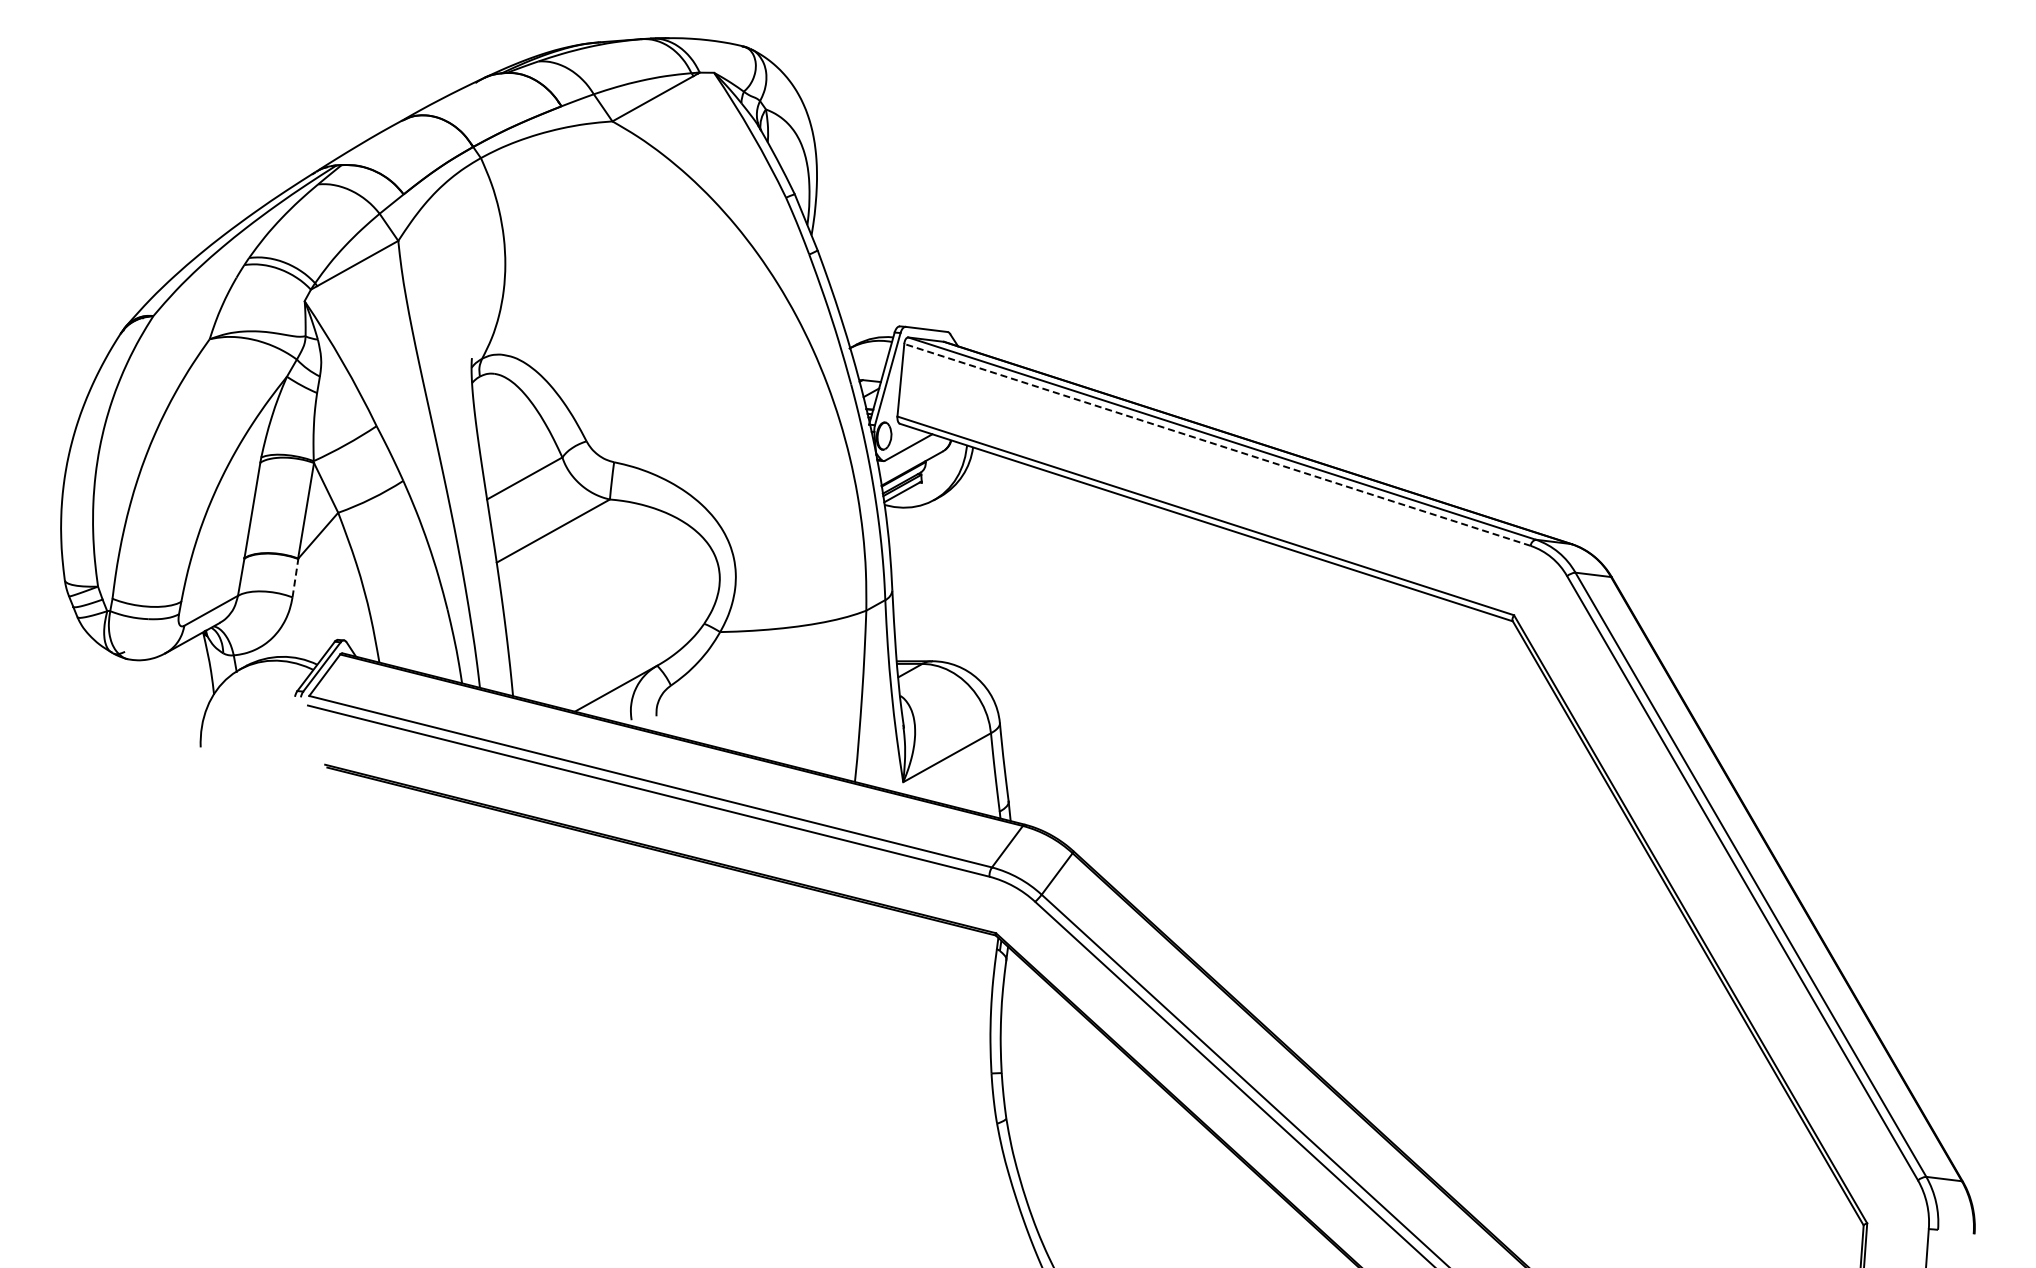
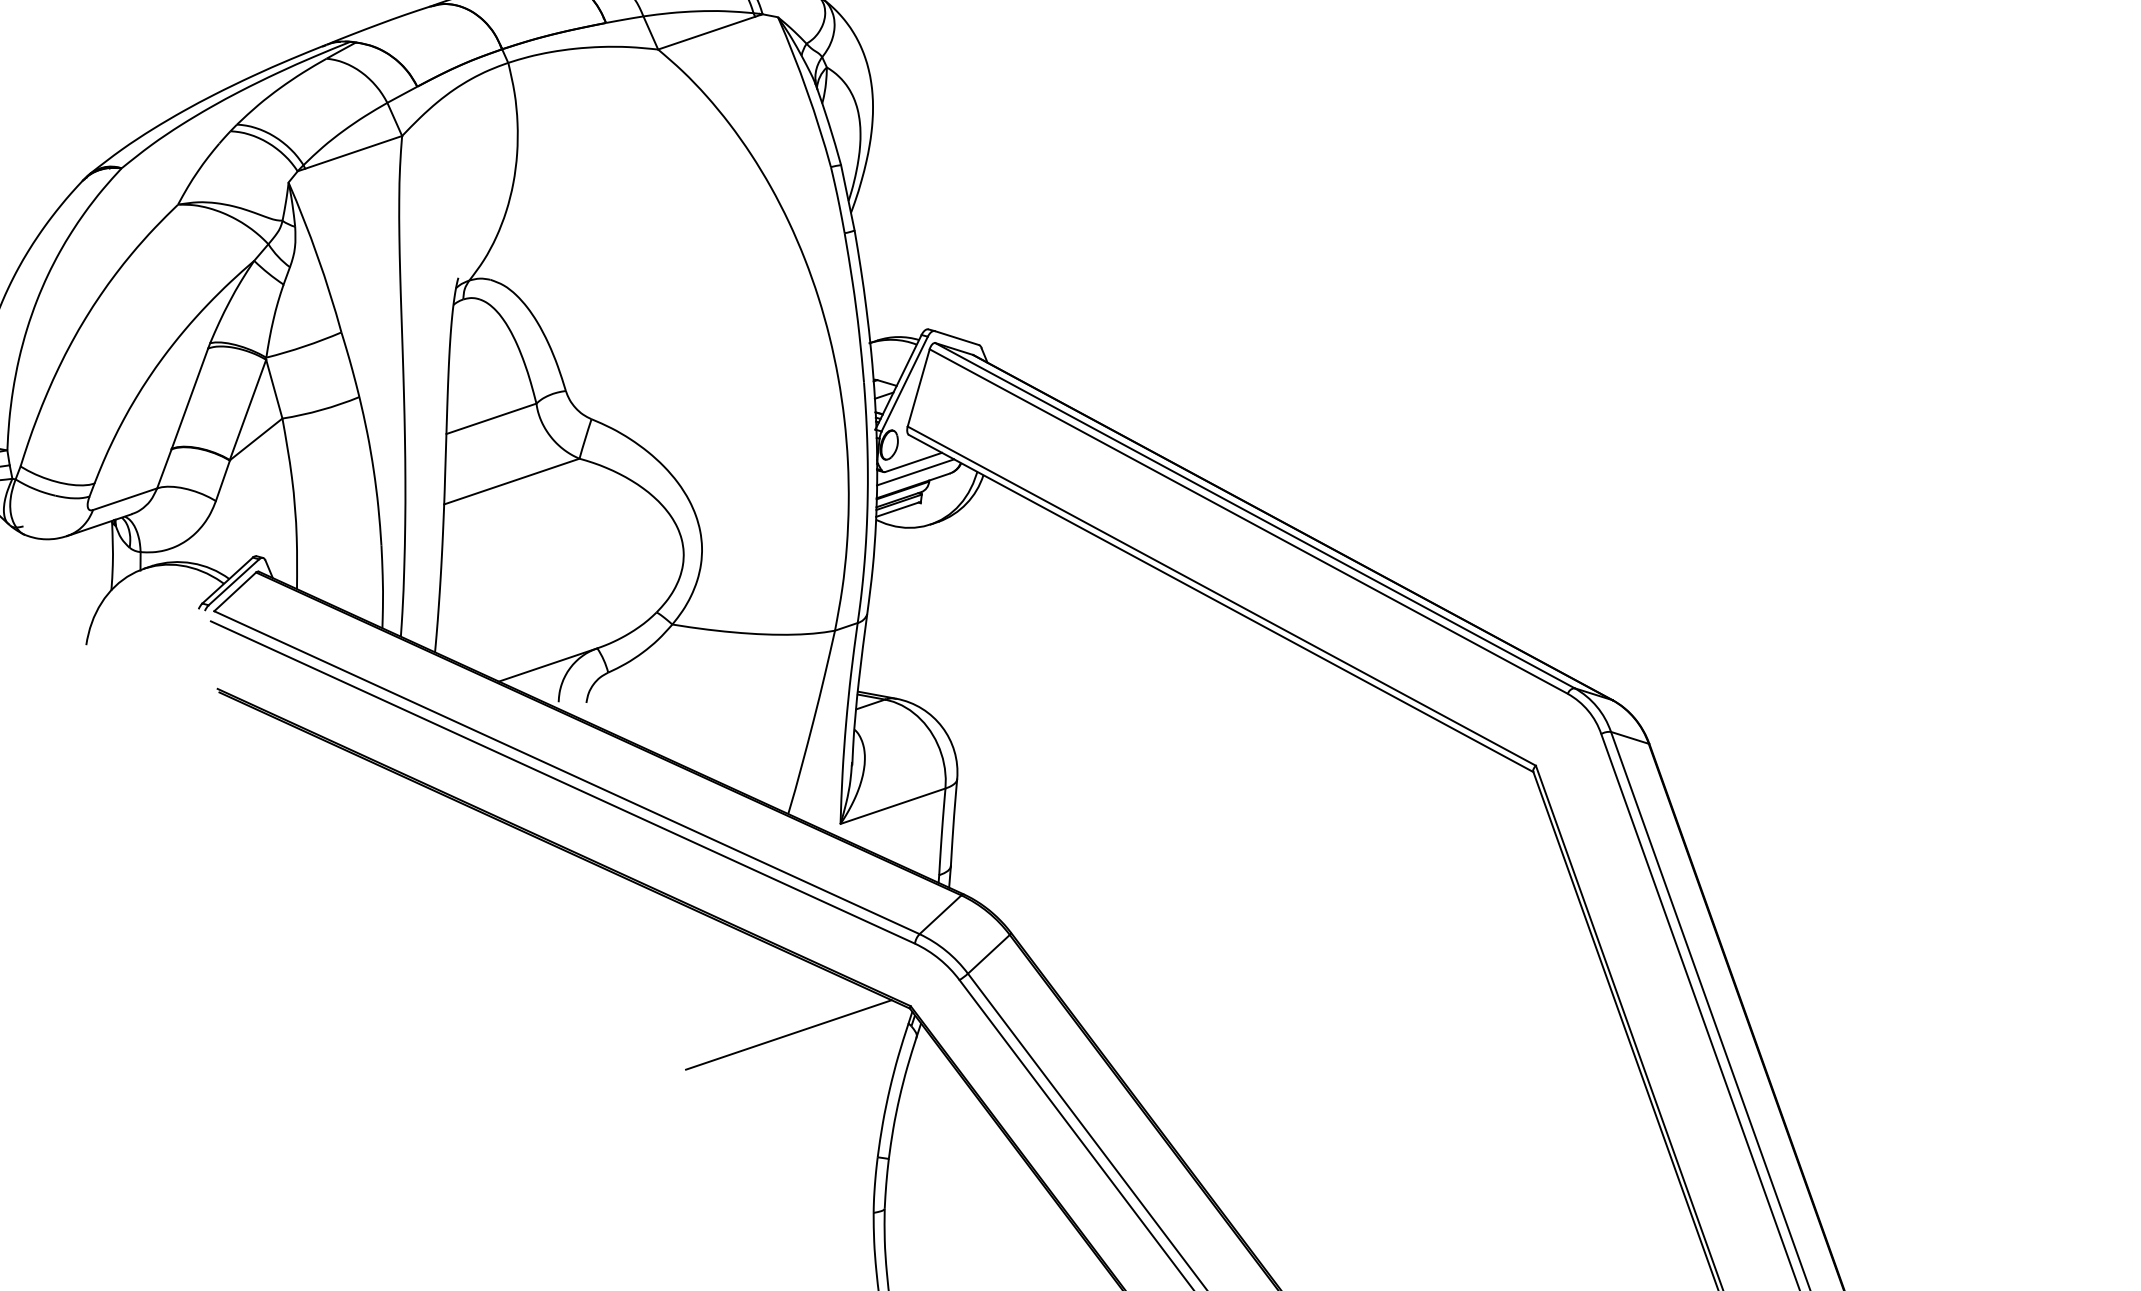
line: (1217, 444) -> (1248, 521), dashed -> solid
line: (911, 456) -> (914, 472), added
line: (295, 577) -> (223, 480), dashed -> solid
line: (892, 979) -> (789, 1035), added

